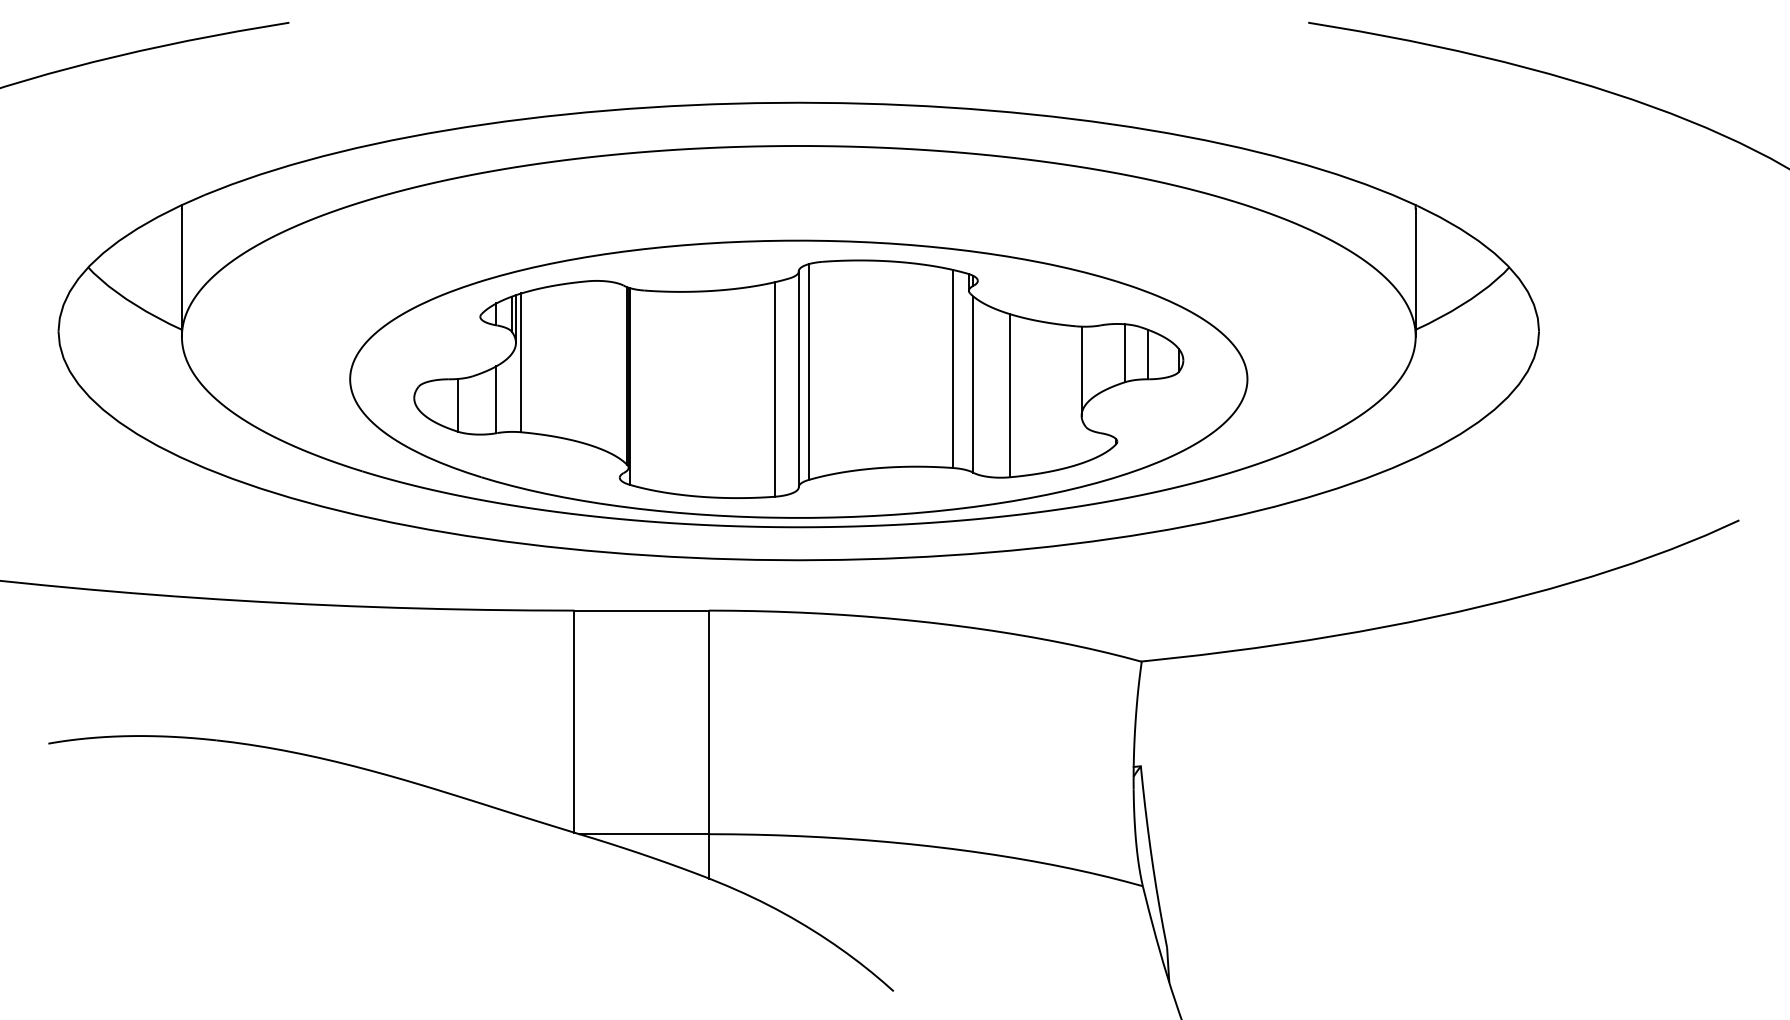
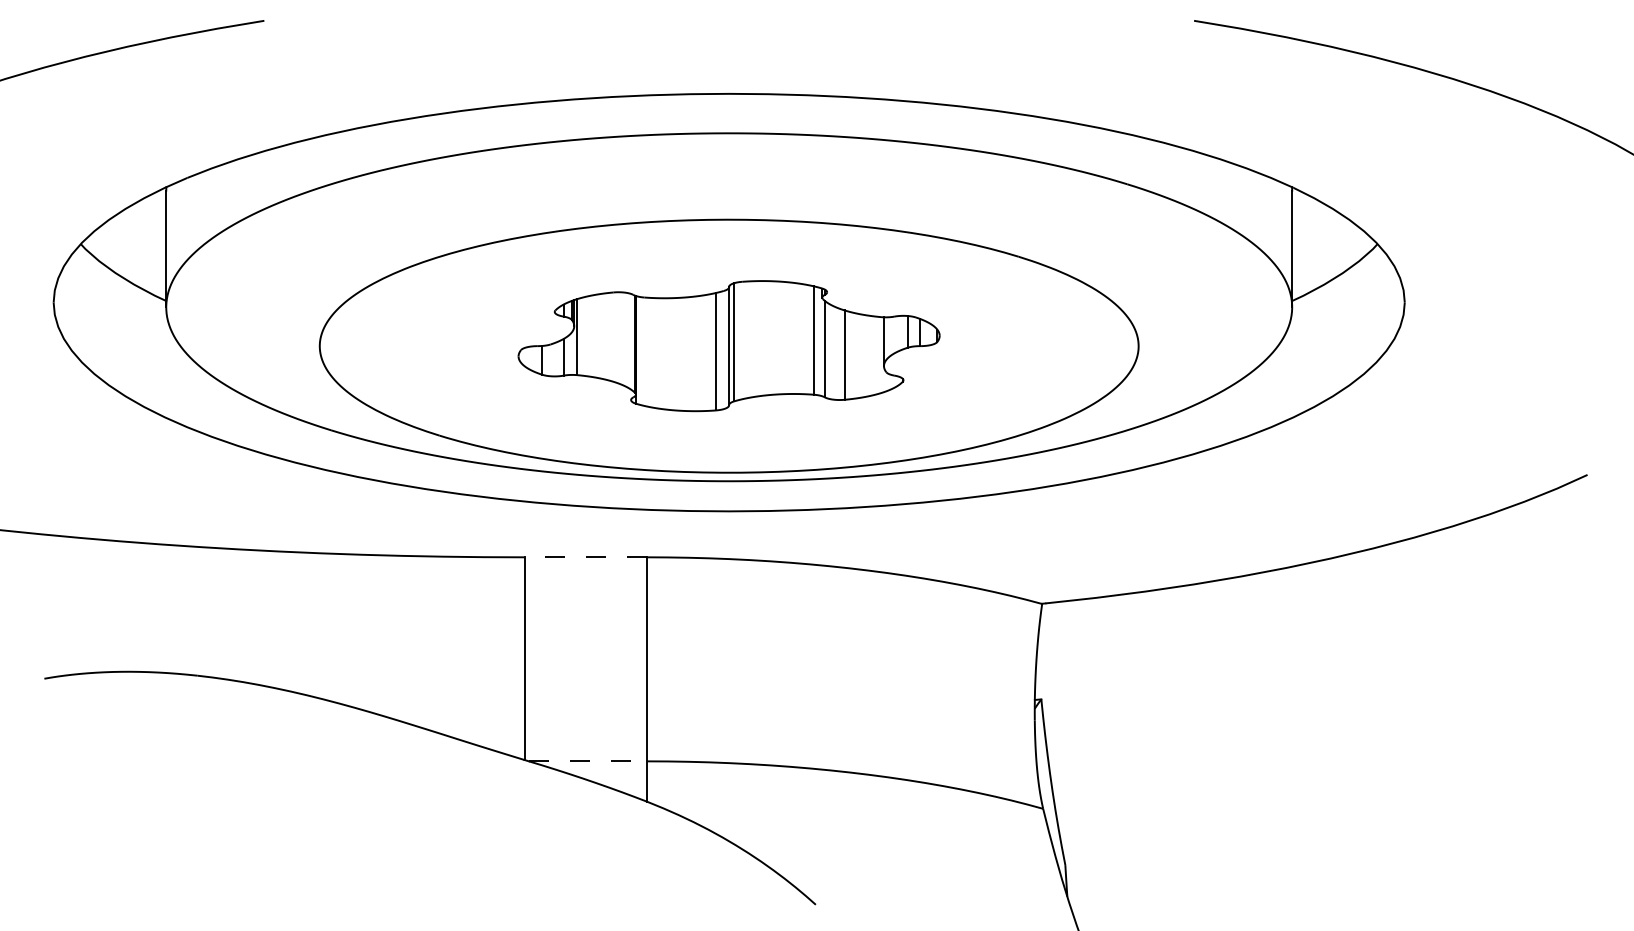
part: (798, 378) -> (728, 345), size x0.6
line: (641, 610) -> (585, 557), solid -> dashed
line: (644, 834) -> (588, 761), solid -> dashed

